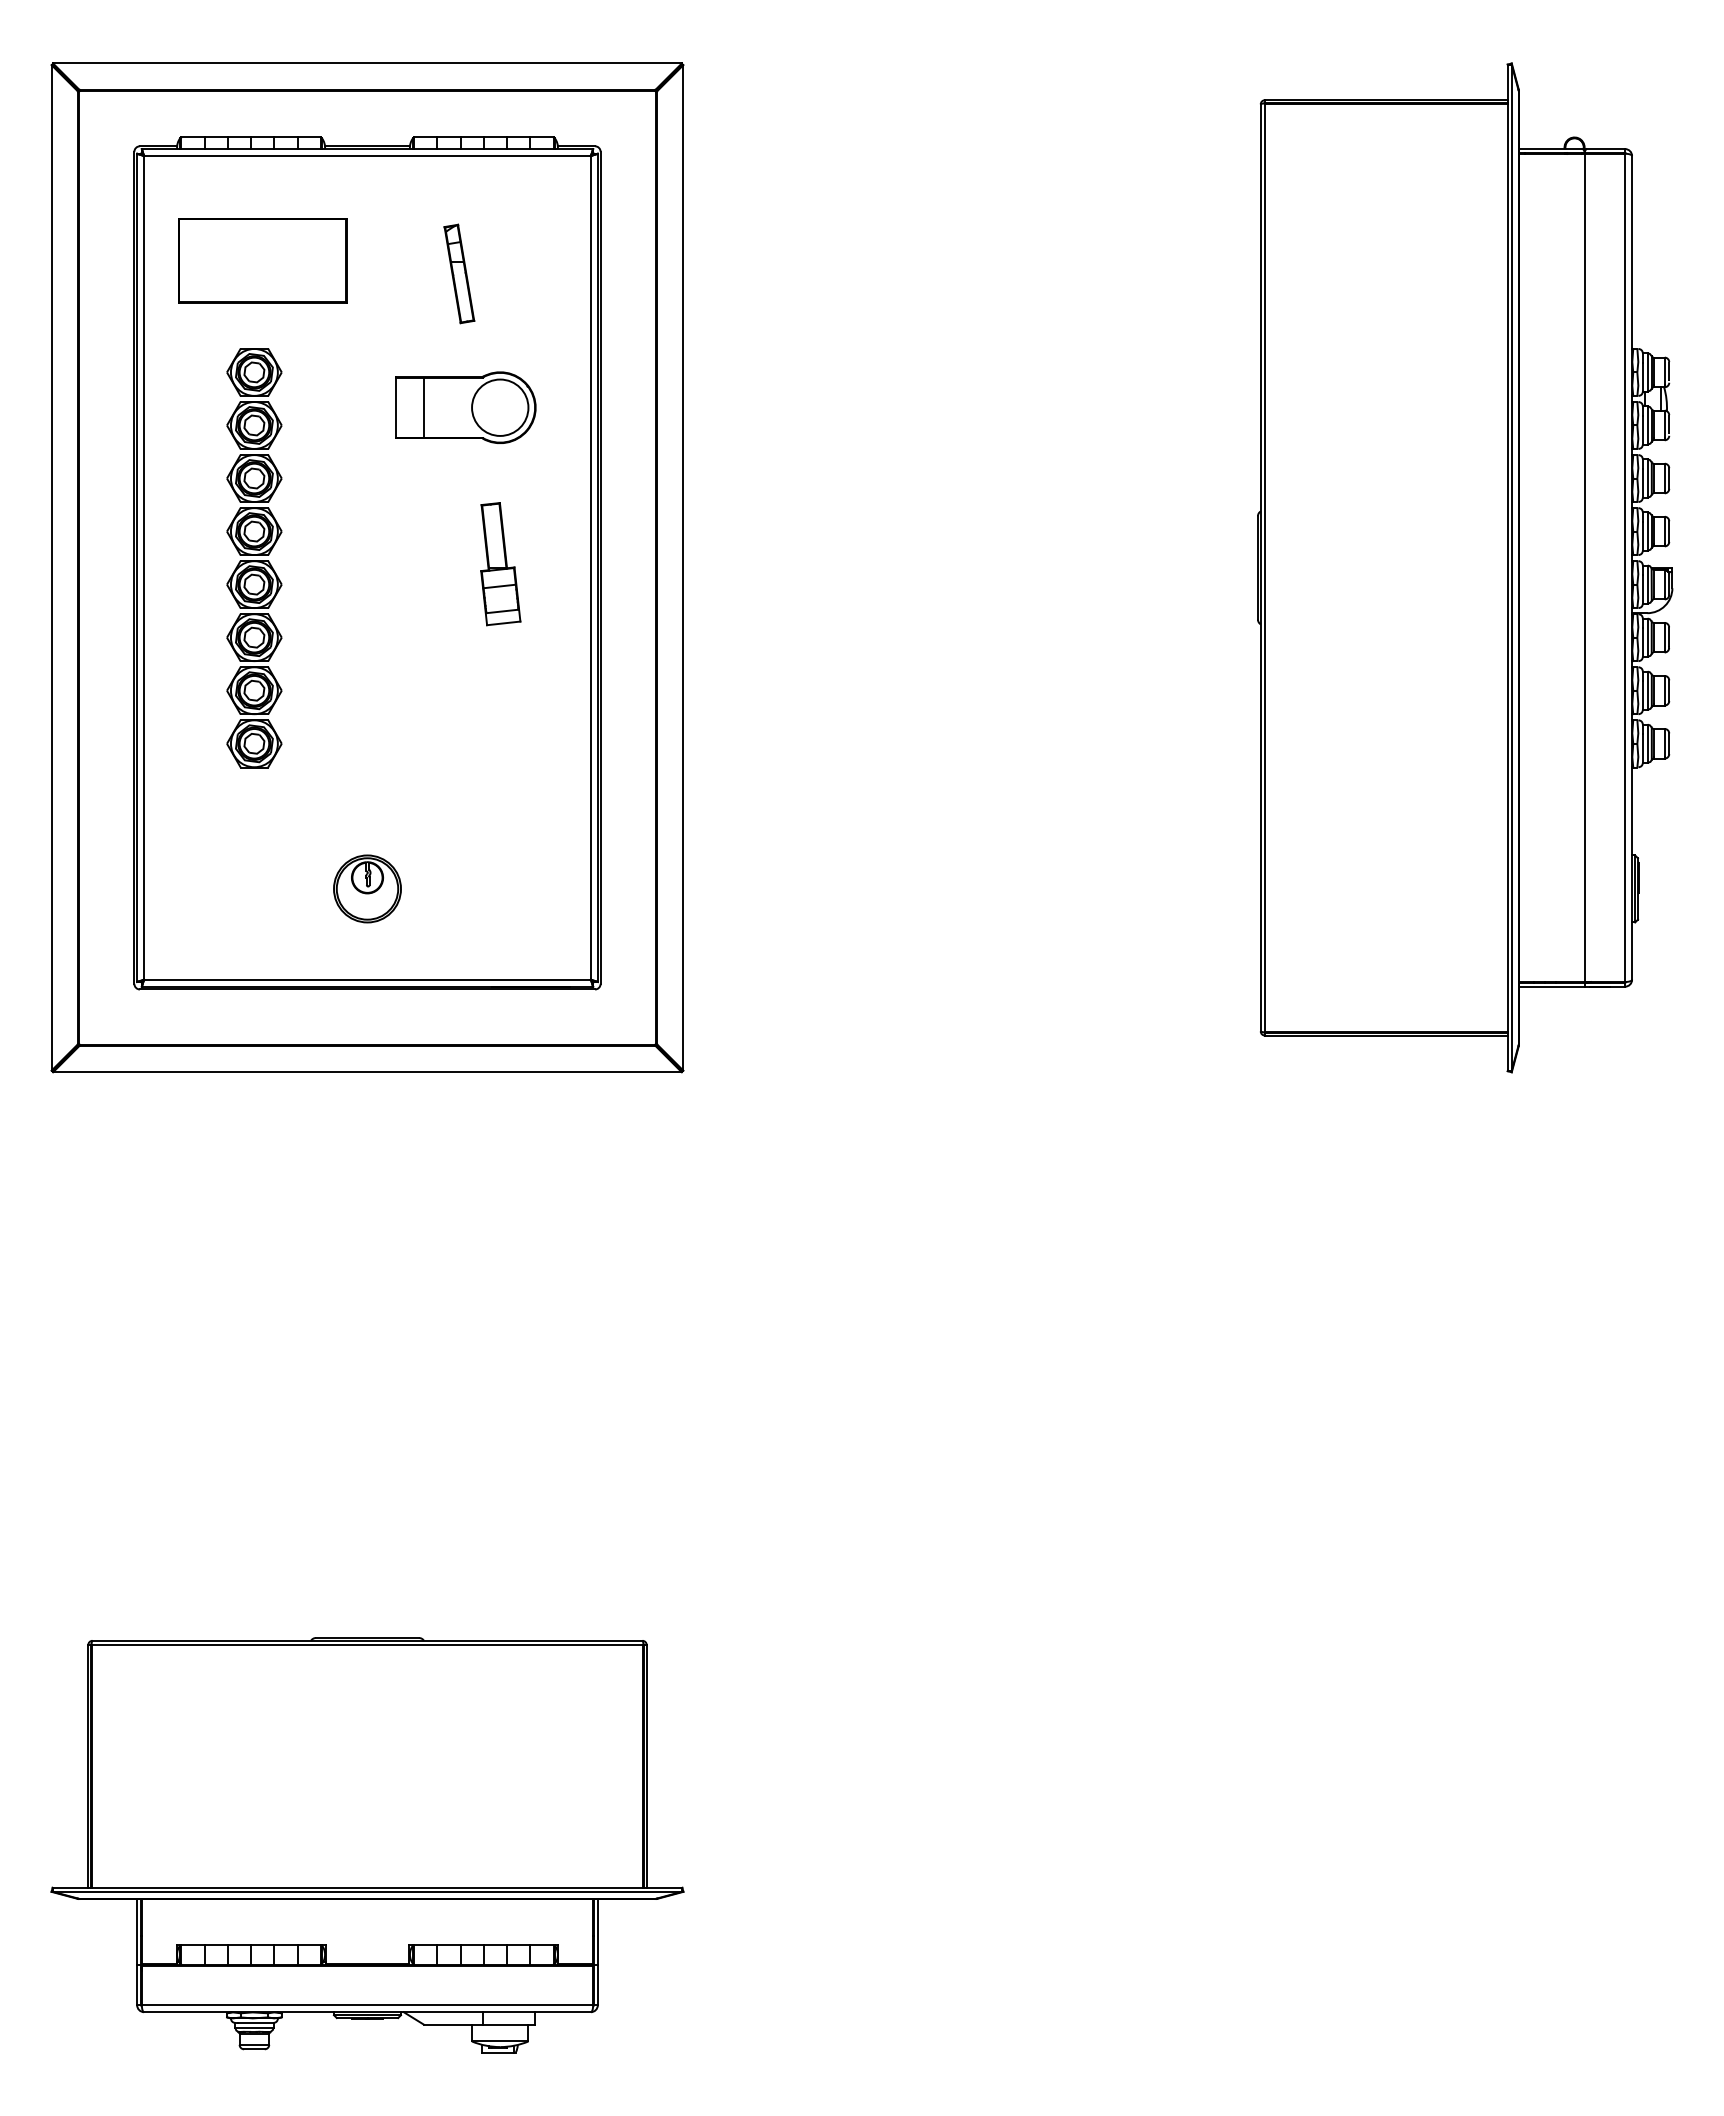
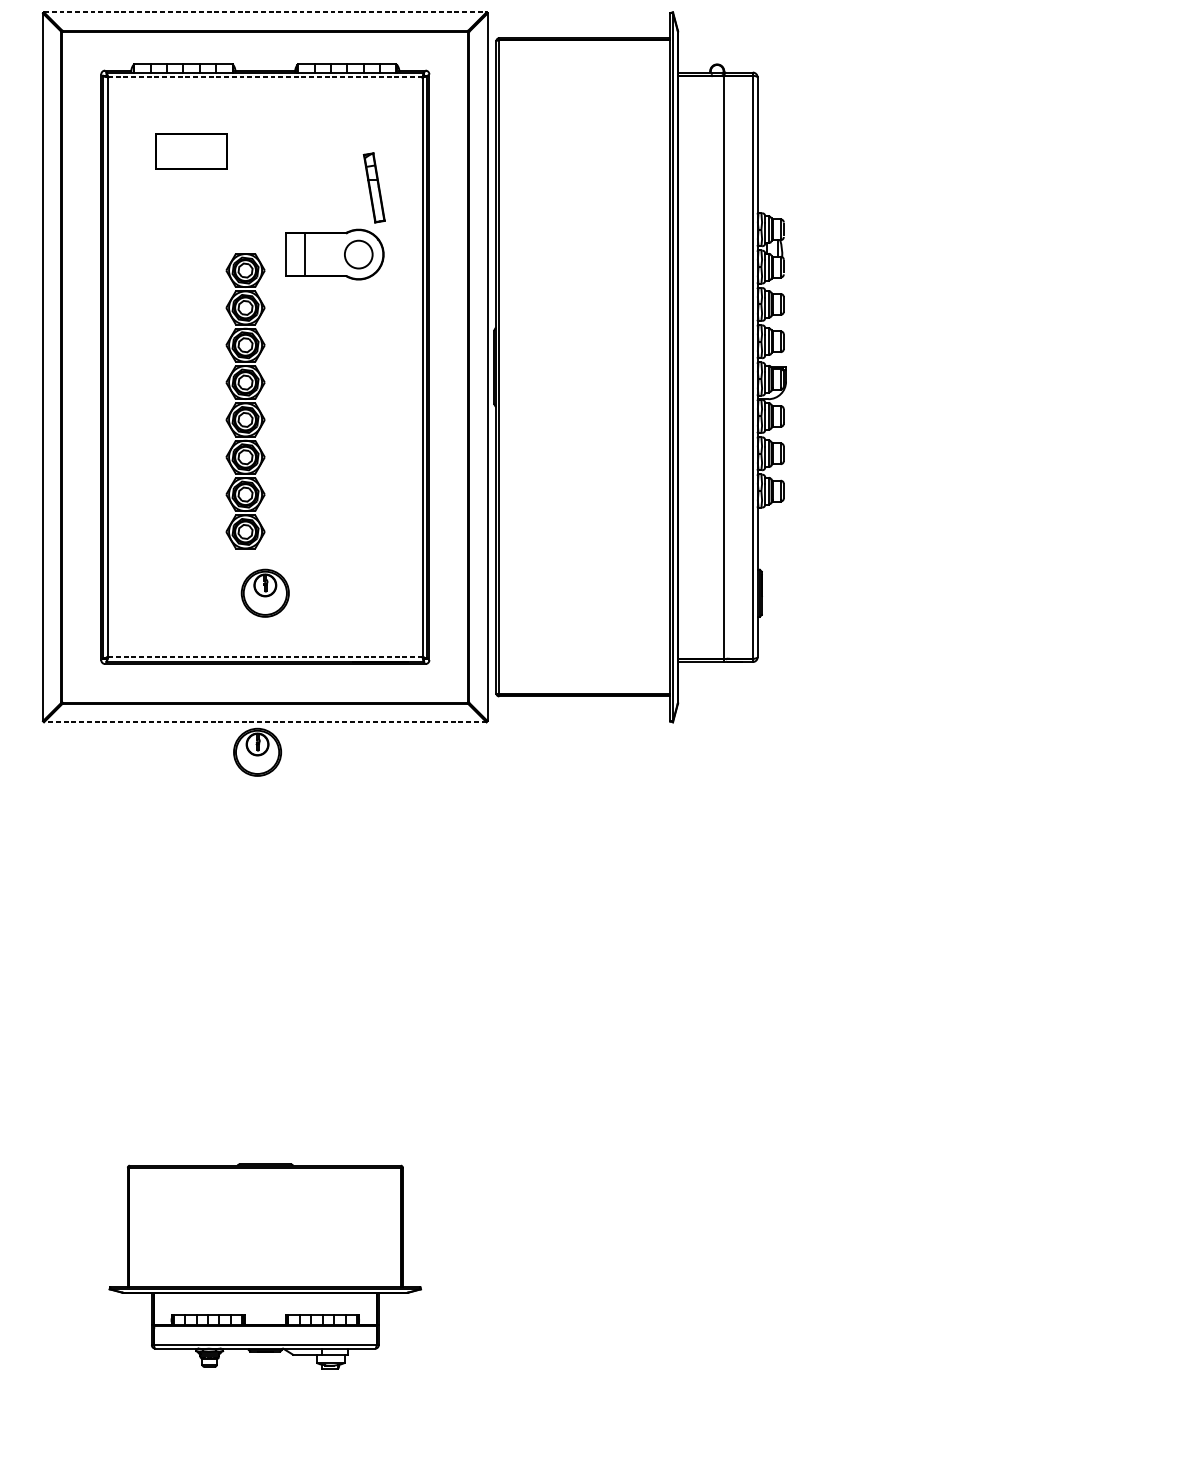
line: (368, 63) -> (266, 12), solid -> dashed
line: (367, 156) -> (265, 77), solid -> dashed
part: (262, 260) -> (191, 150), size x0.6
part: (459, 273) -> (374, 187), moved
circle: (500, 407) -> (358, 254), size x0.7
part: (254, 558) -> (245, 401), moved
part: (500, 564) -> (358, 364), removed
part: (1465, 567) -> (640, 367), moved
line: (368, 979) -> (266, 657), solid -> dashed
line: (367, 1072) -> (265, 722), solid -> dashed
part: (356, 1114) -> (257, 752), added
part: (367, 1845) -> (265, 1266), size x0.7

